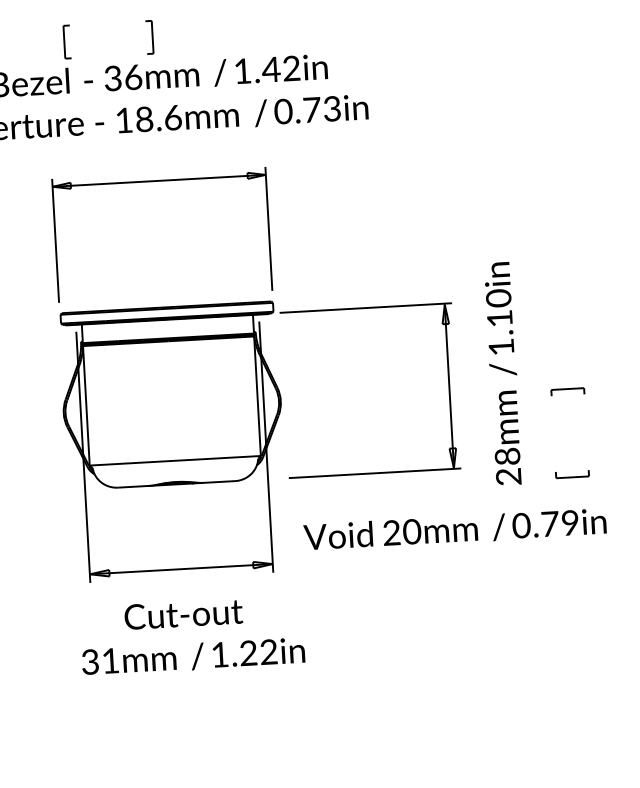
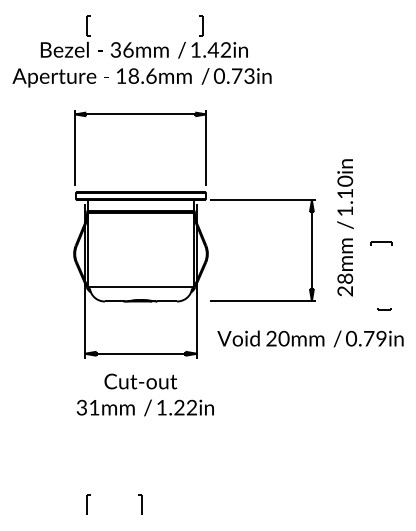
part: (150, 36) -> (201, 25), moved
text: (503, 373) -> (345, 227), moved
part: (567, 390) -> (381, 243), moved
part: (572, 475) -> (384, 309), size x0.6

